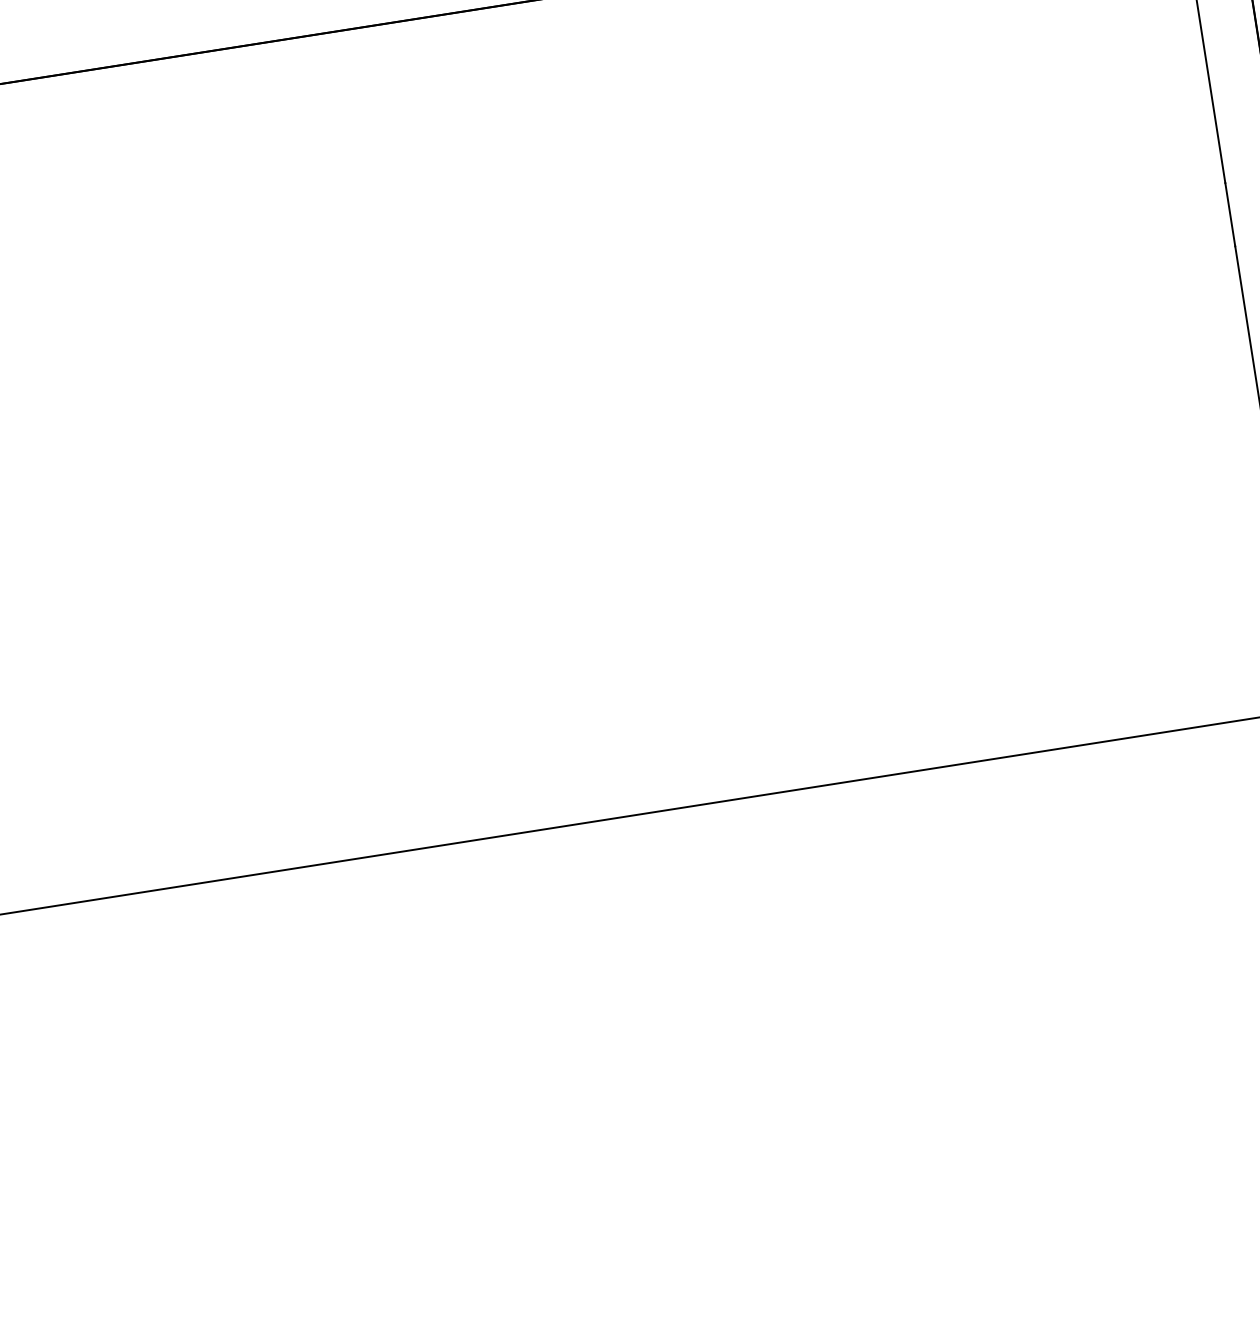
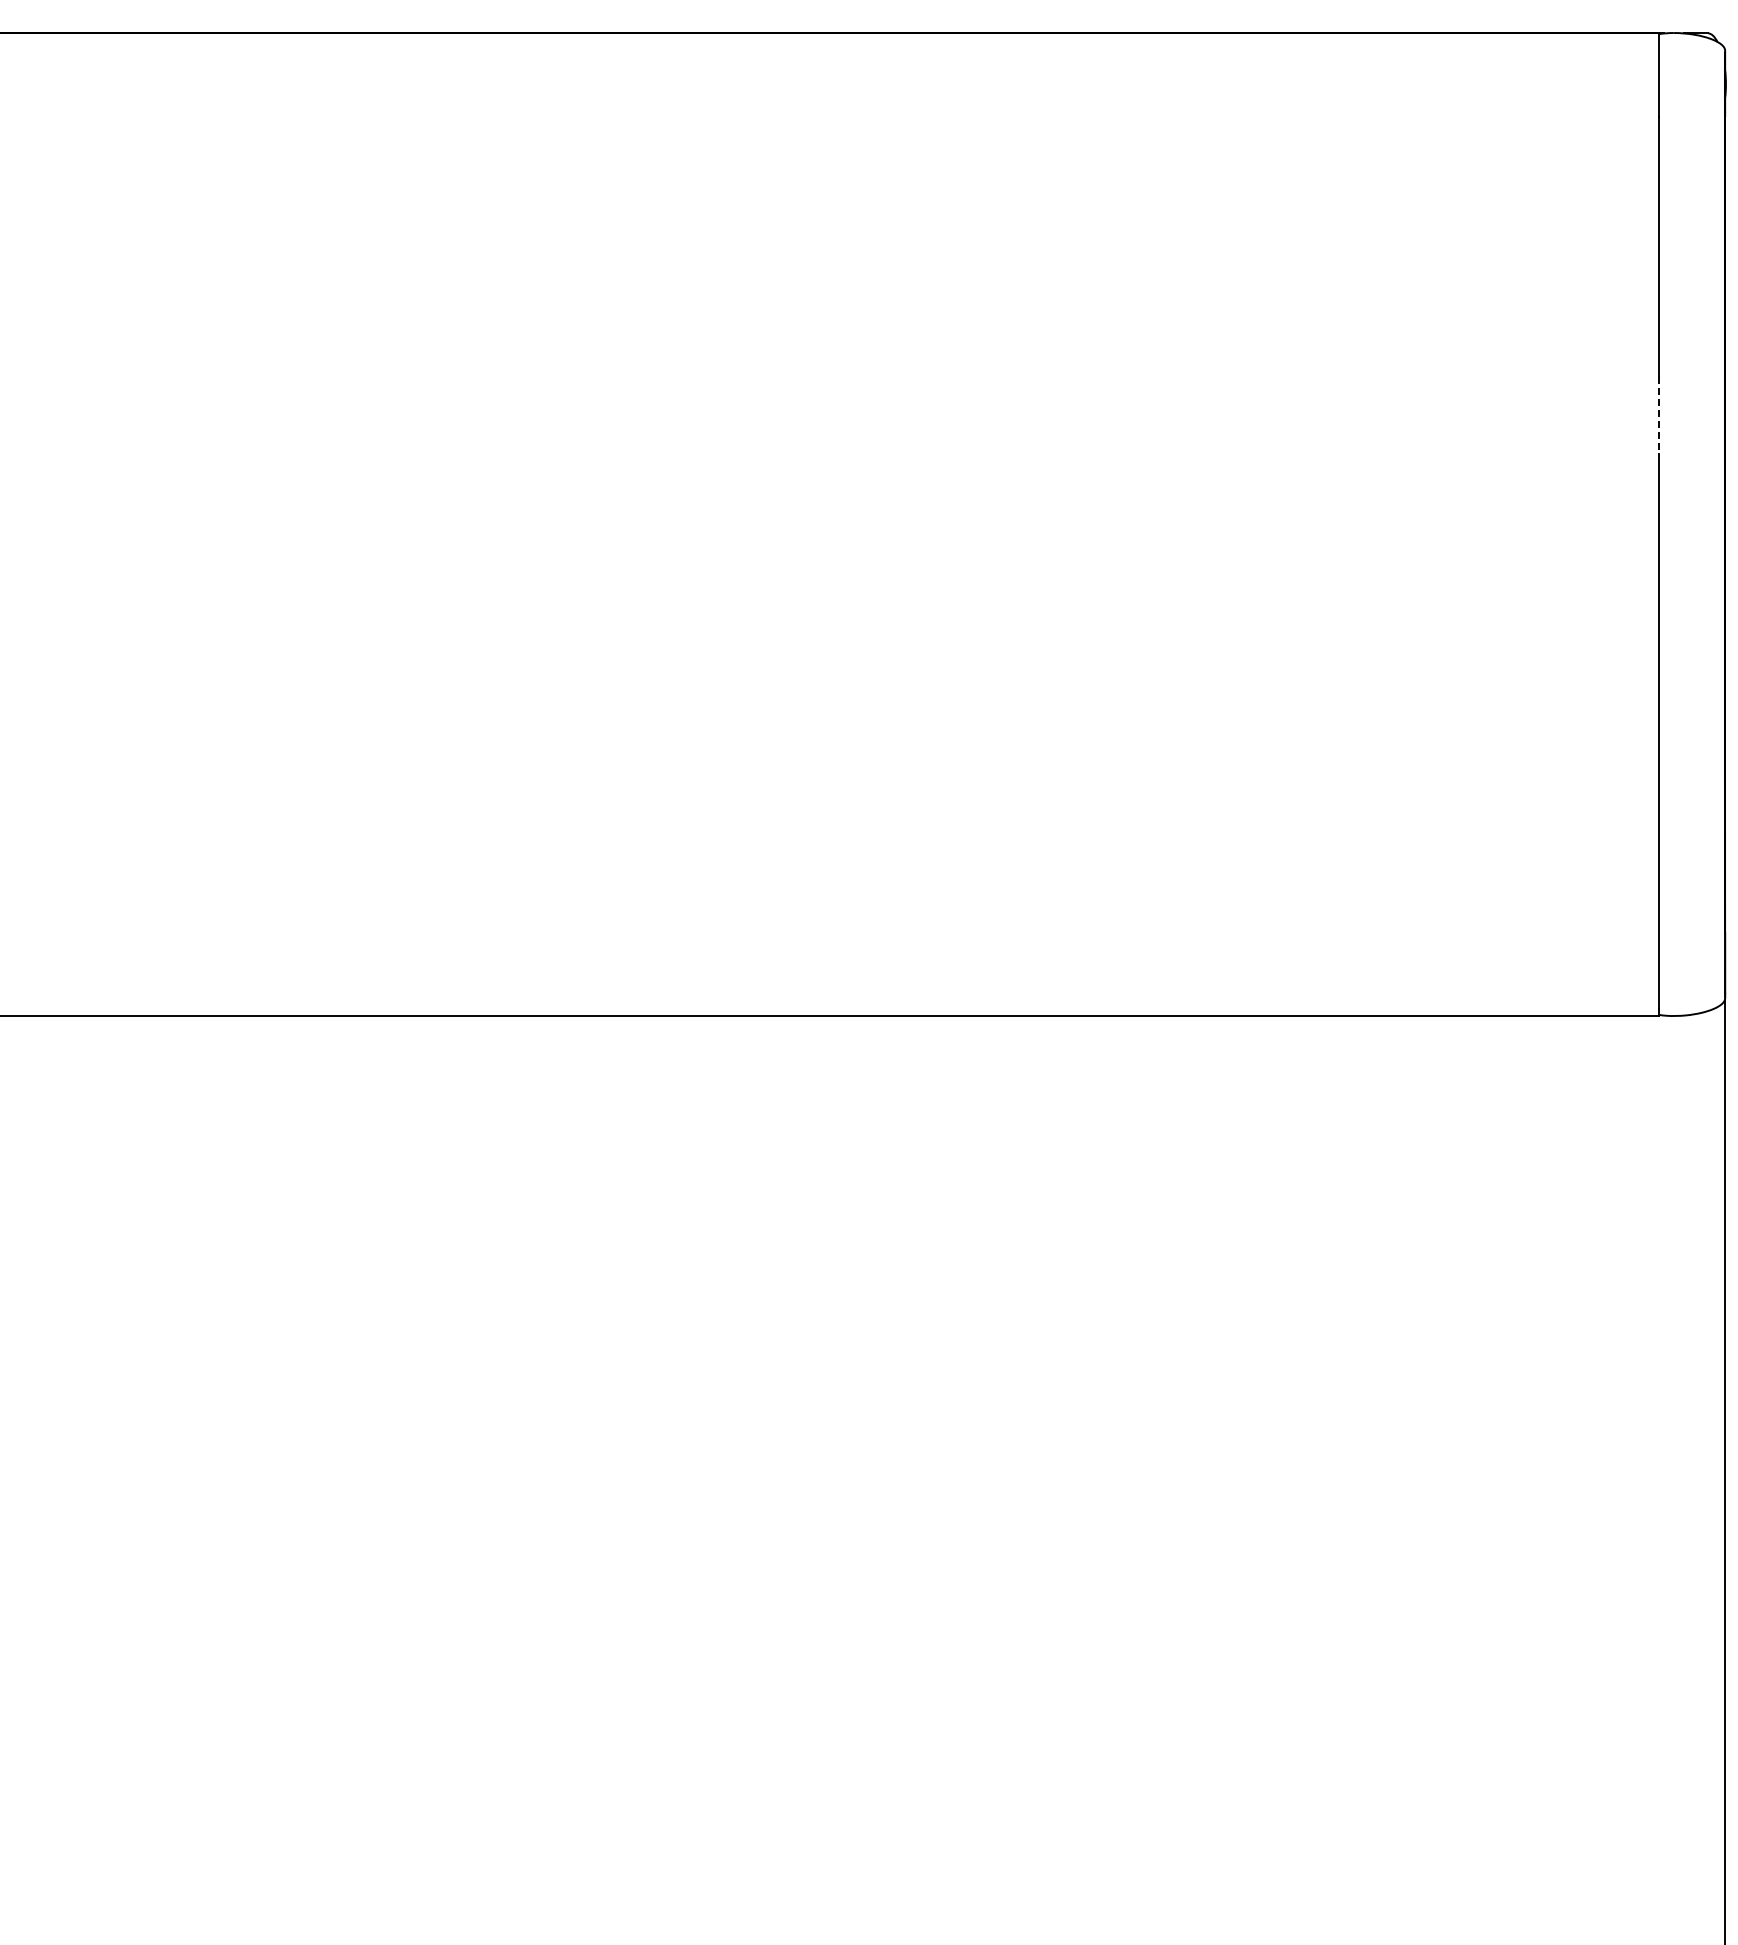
line: (1230, 215) -> (1659, 416), solid -> dashed

